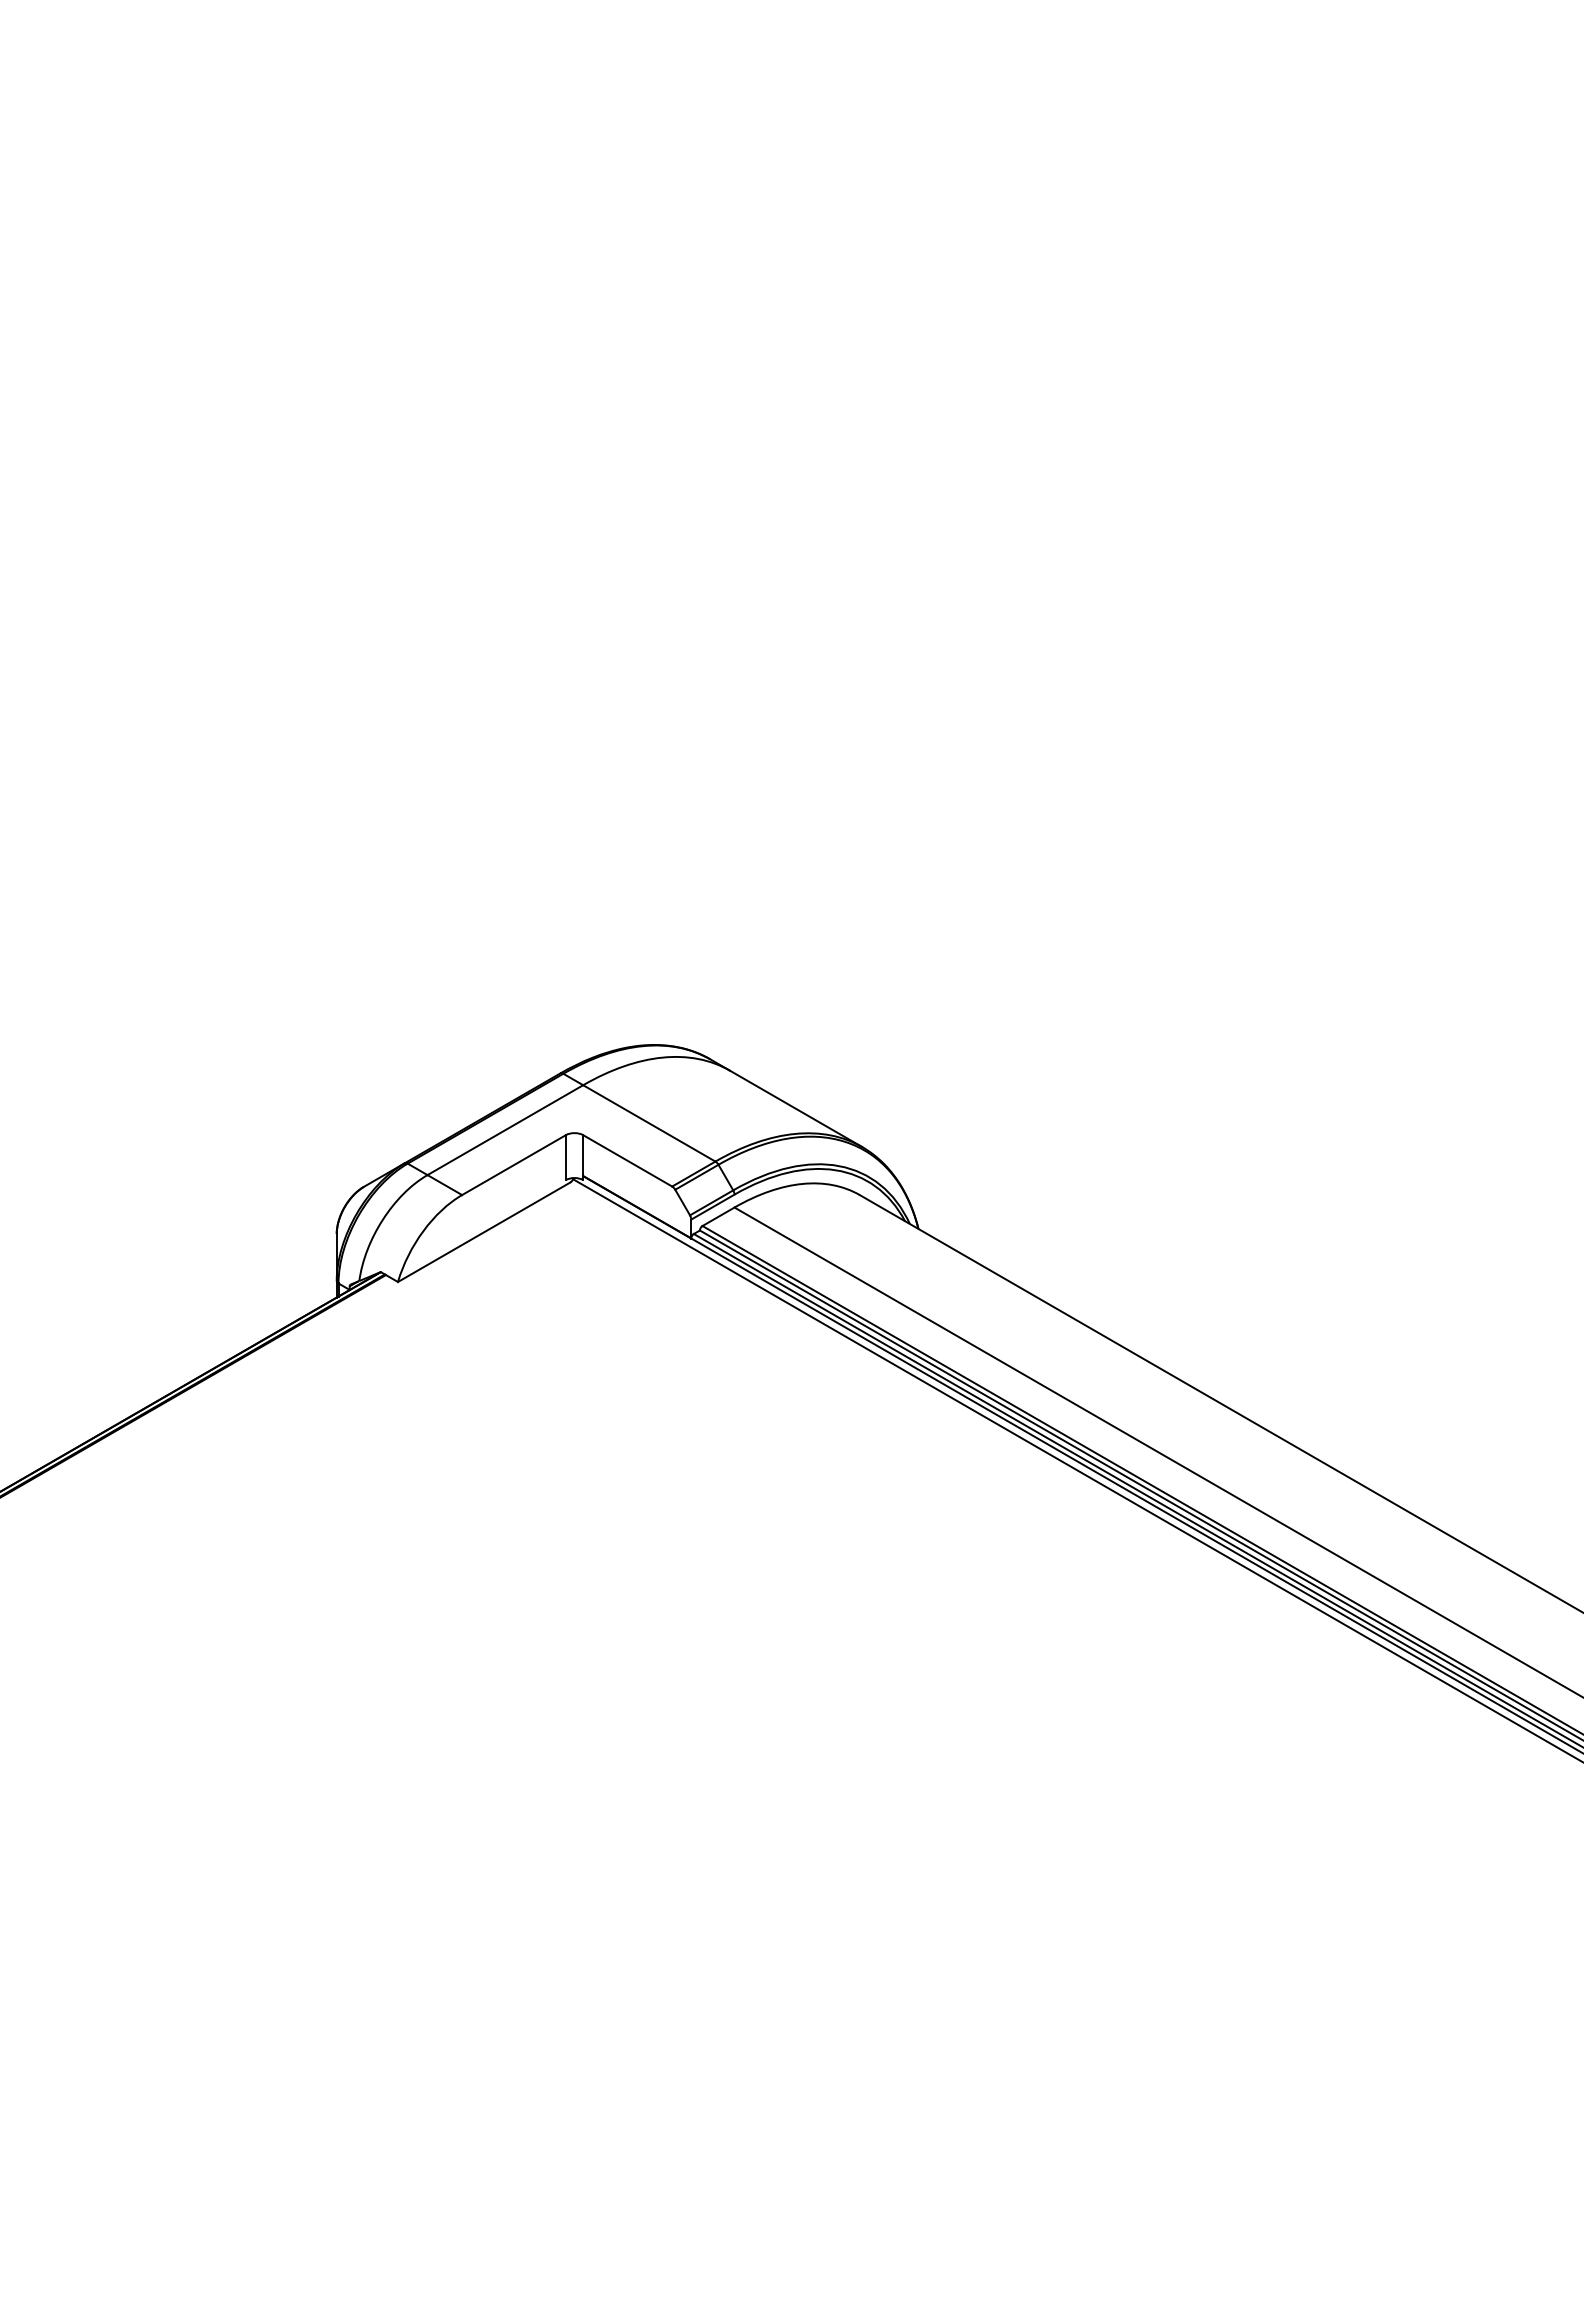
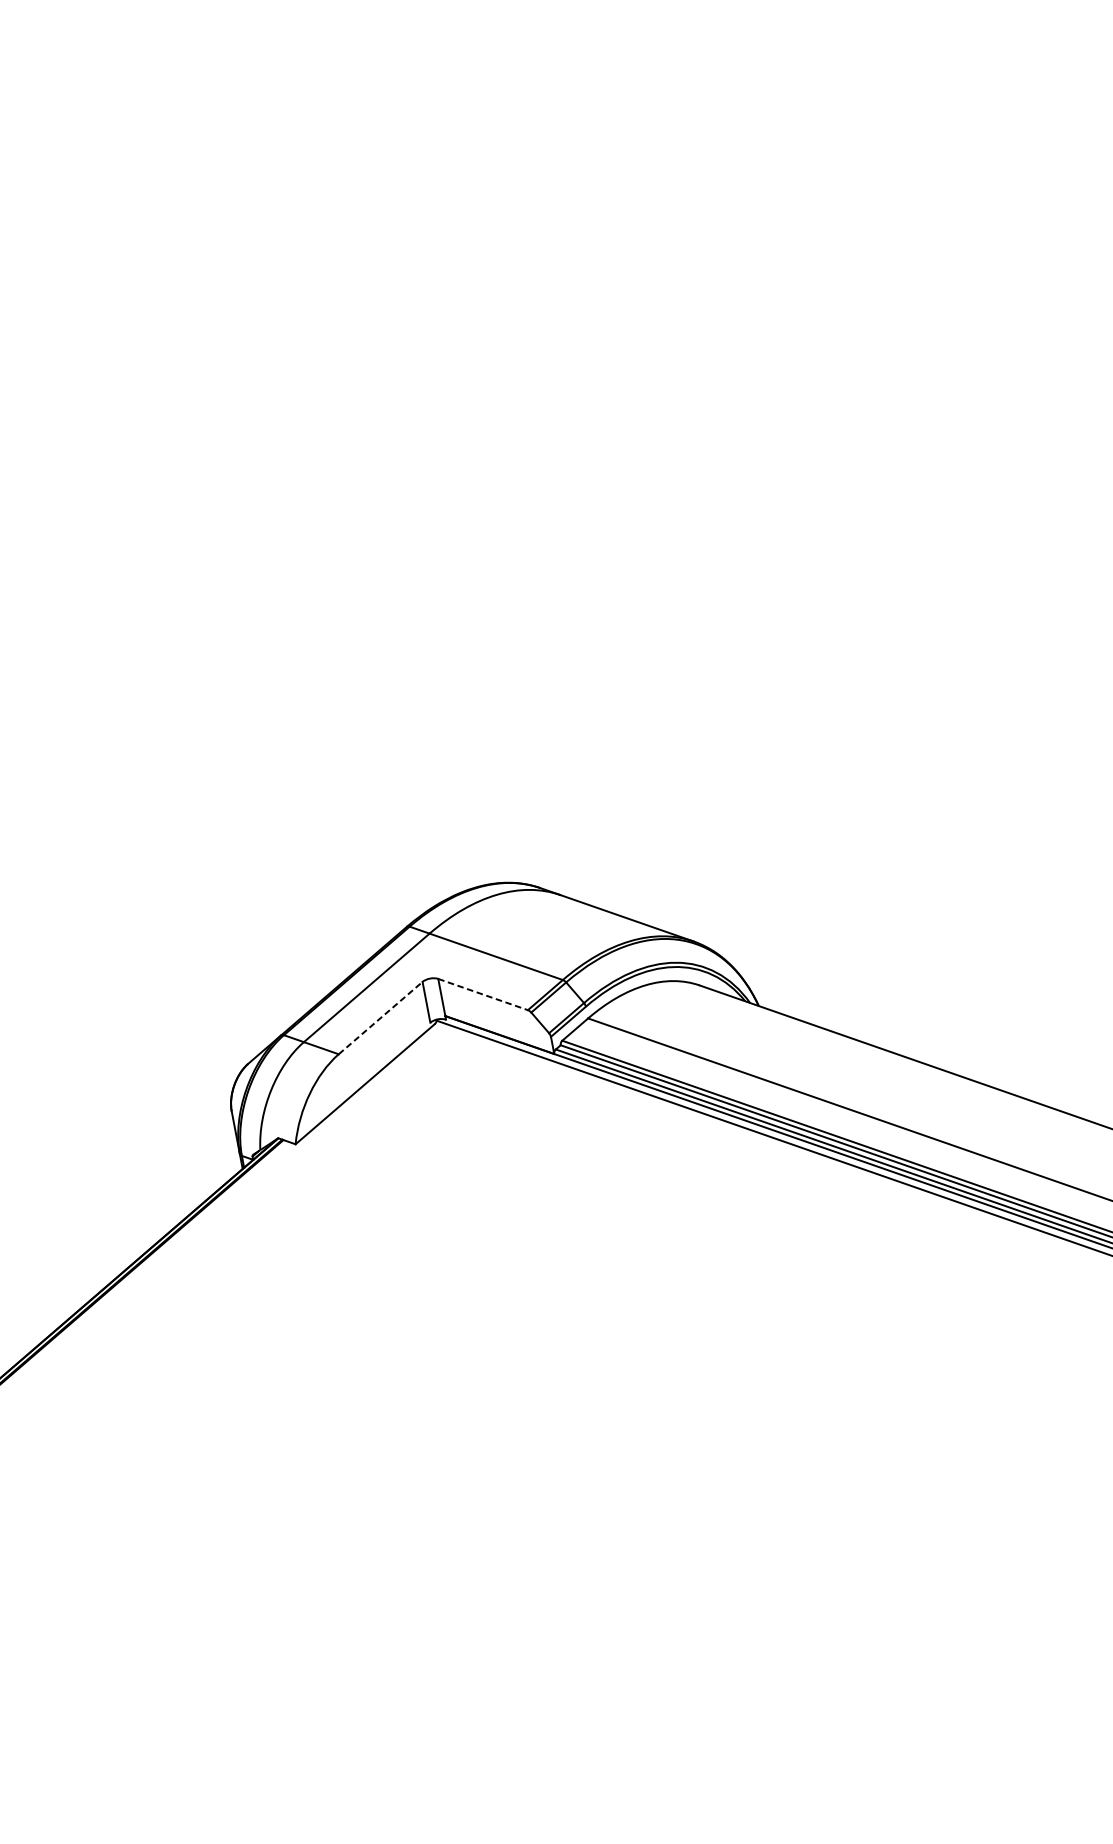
line: (628, 1161) -> (483, 995), solid -> dashed
line: (514, 1165) -> (381, 1018), solid -> dashed

